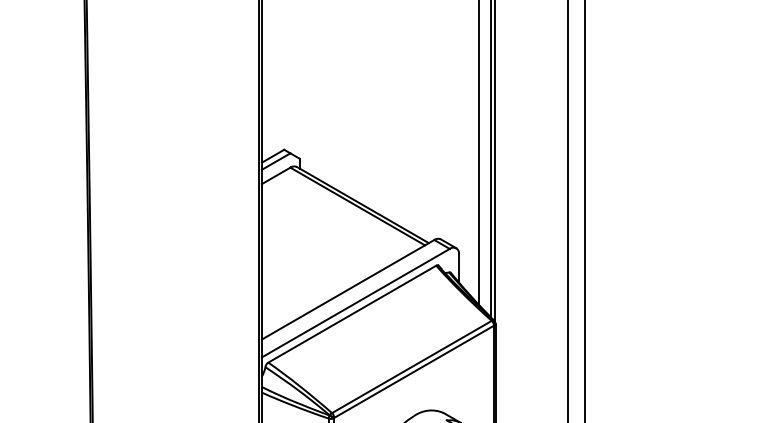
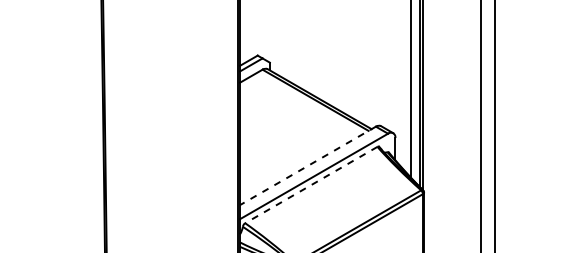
line: (348, 289) -> (308, 165), solid -> dashed
line: (352, 314) -> (311, 185), solid -> dashed

